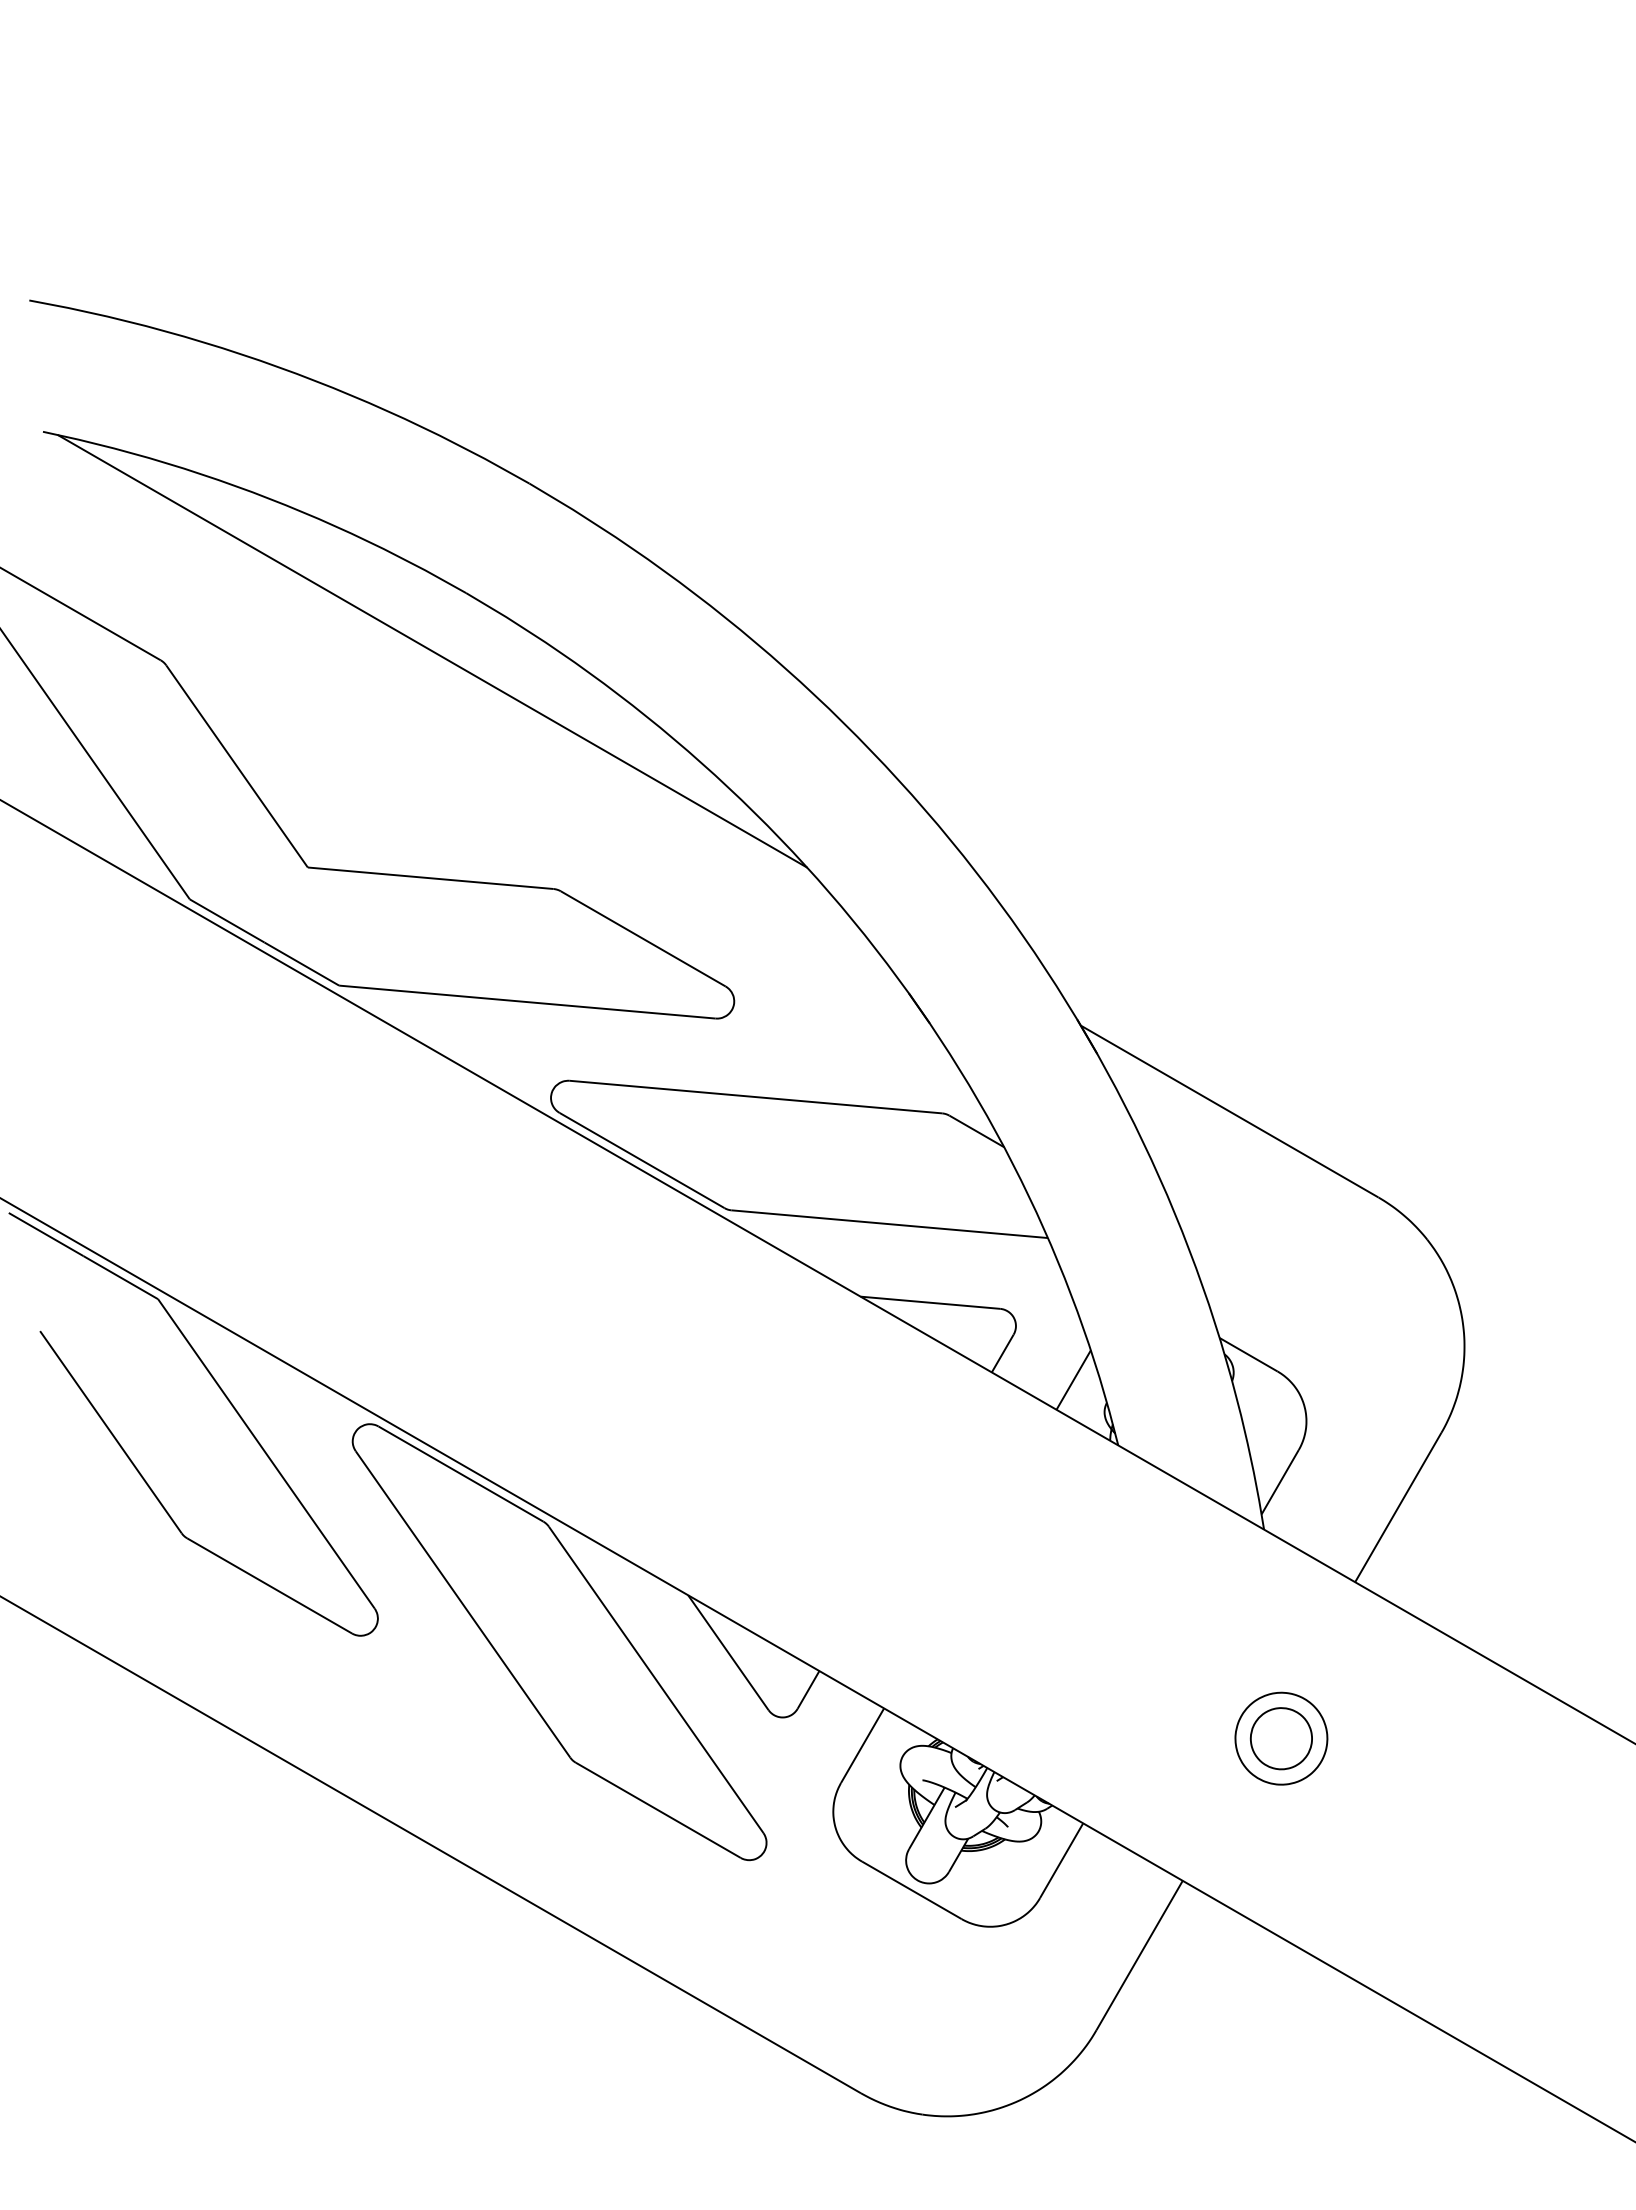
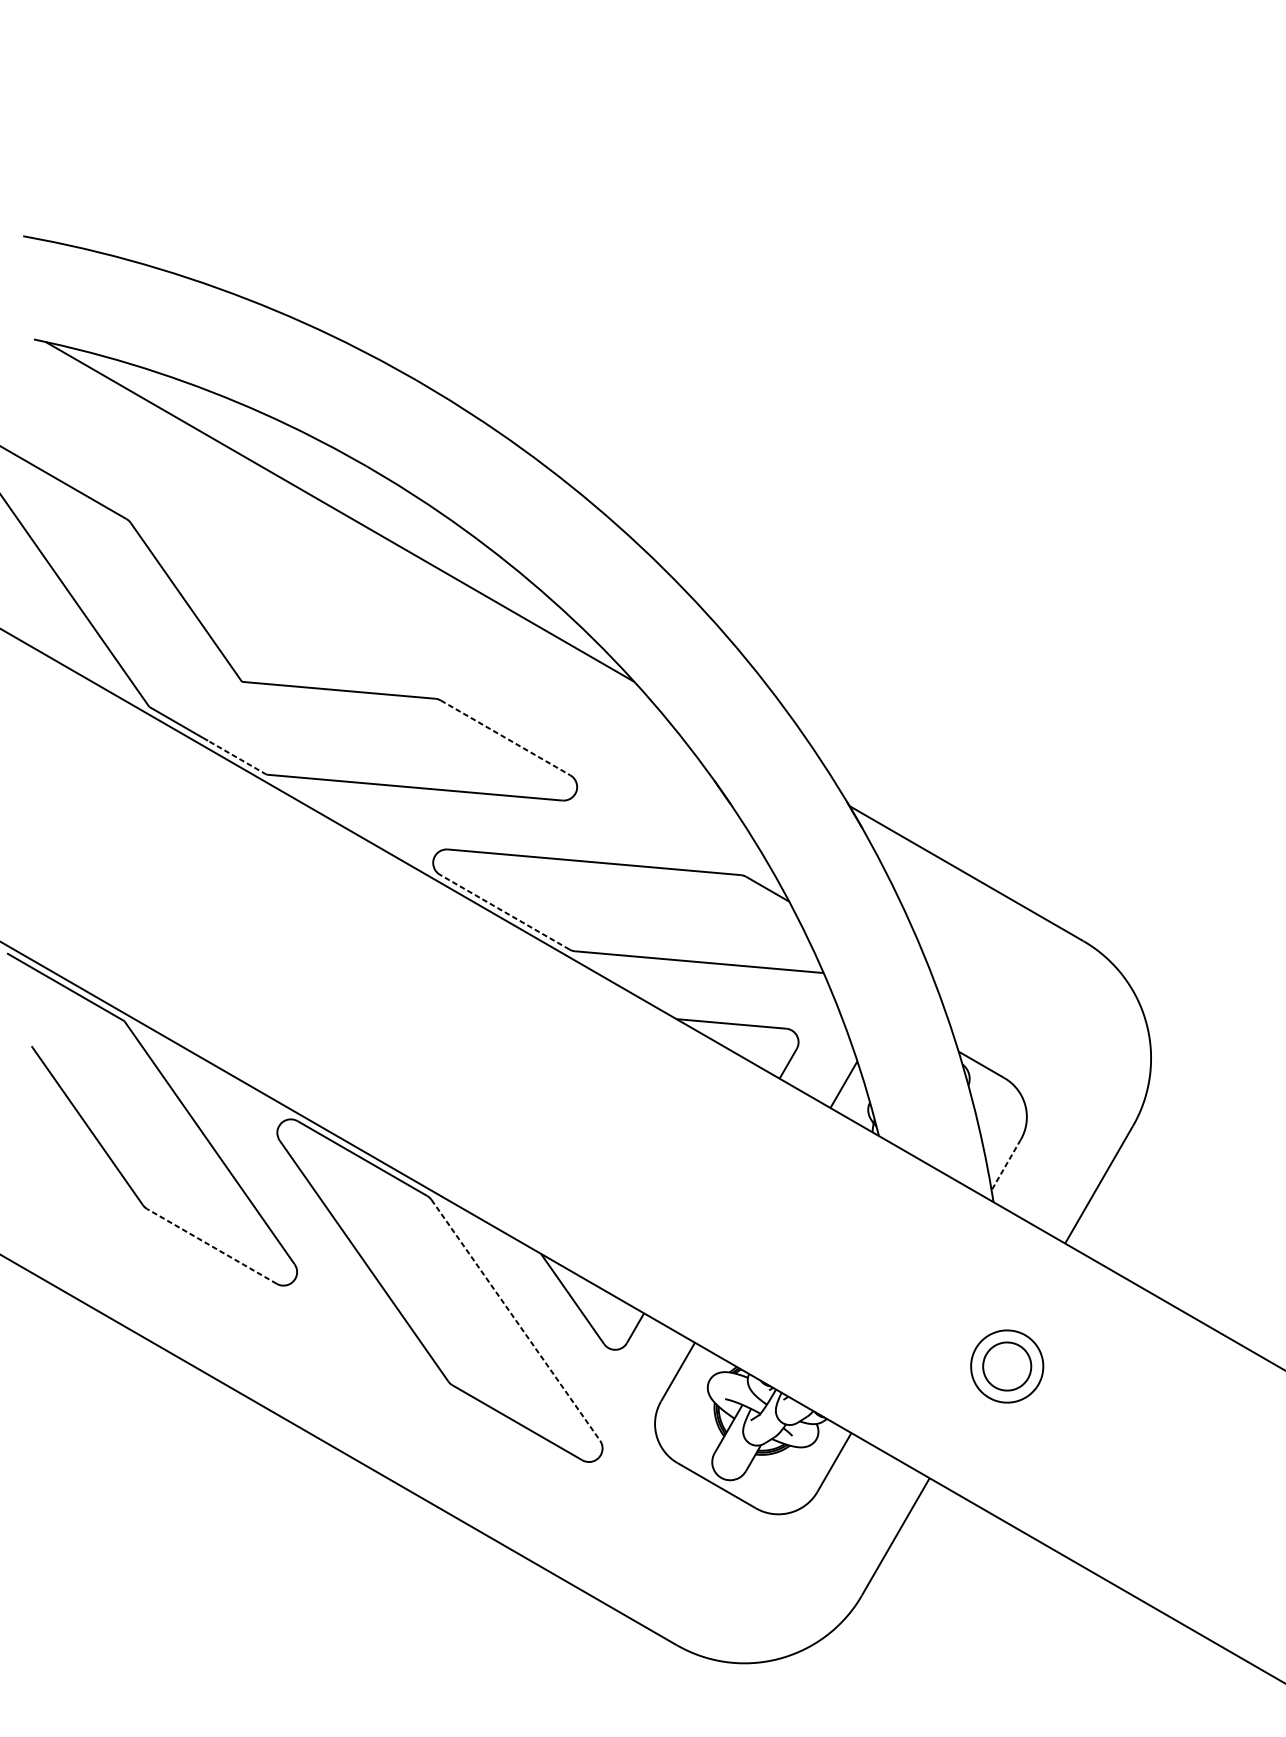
line: (643, 939) -> (505, 738), solid -> dashed
line: (301, 963) -> (237, 757), solid -> dashed
line: (641, 1160) -> (504, 912), solid -> dashed
line: (1279, 1482) -> (1005, 1165), solid -> dashed
line: (269, 1585) -> (211, 1246), solid -> dashed
line: (656, 1679) -> (516, 1319), solid -> dashed

